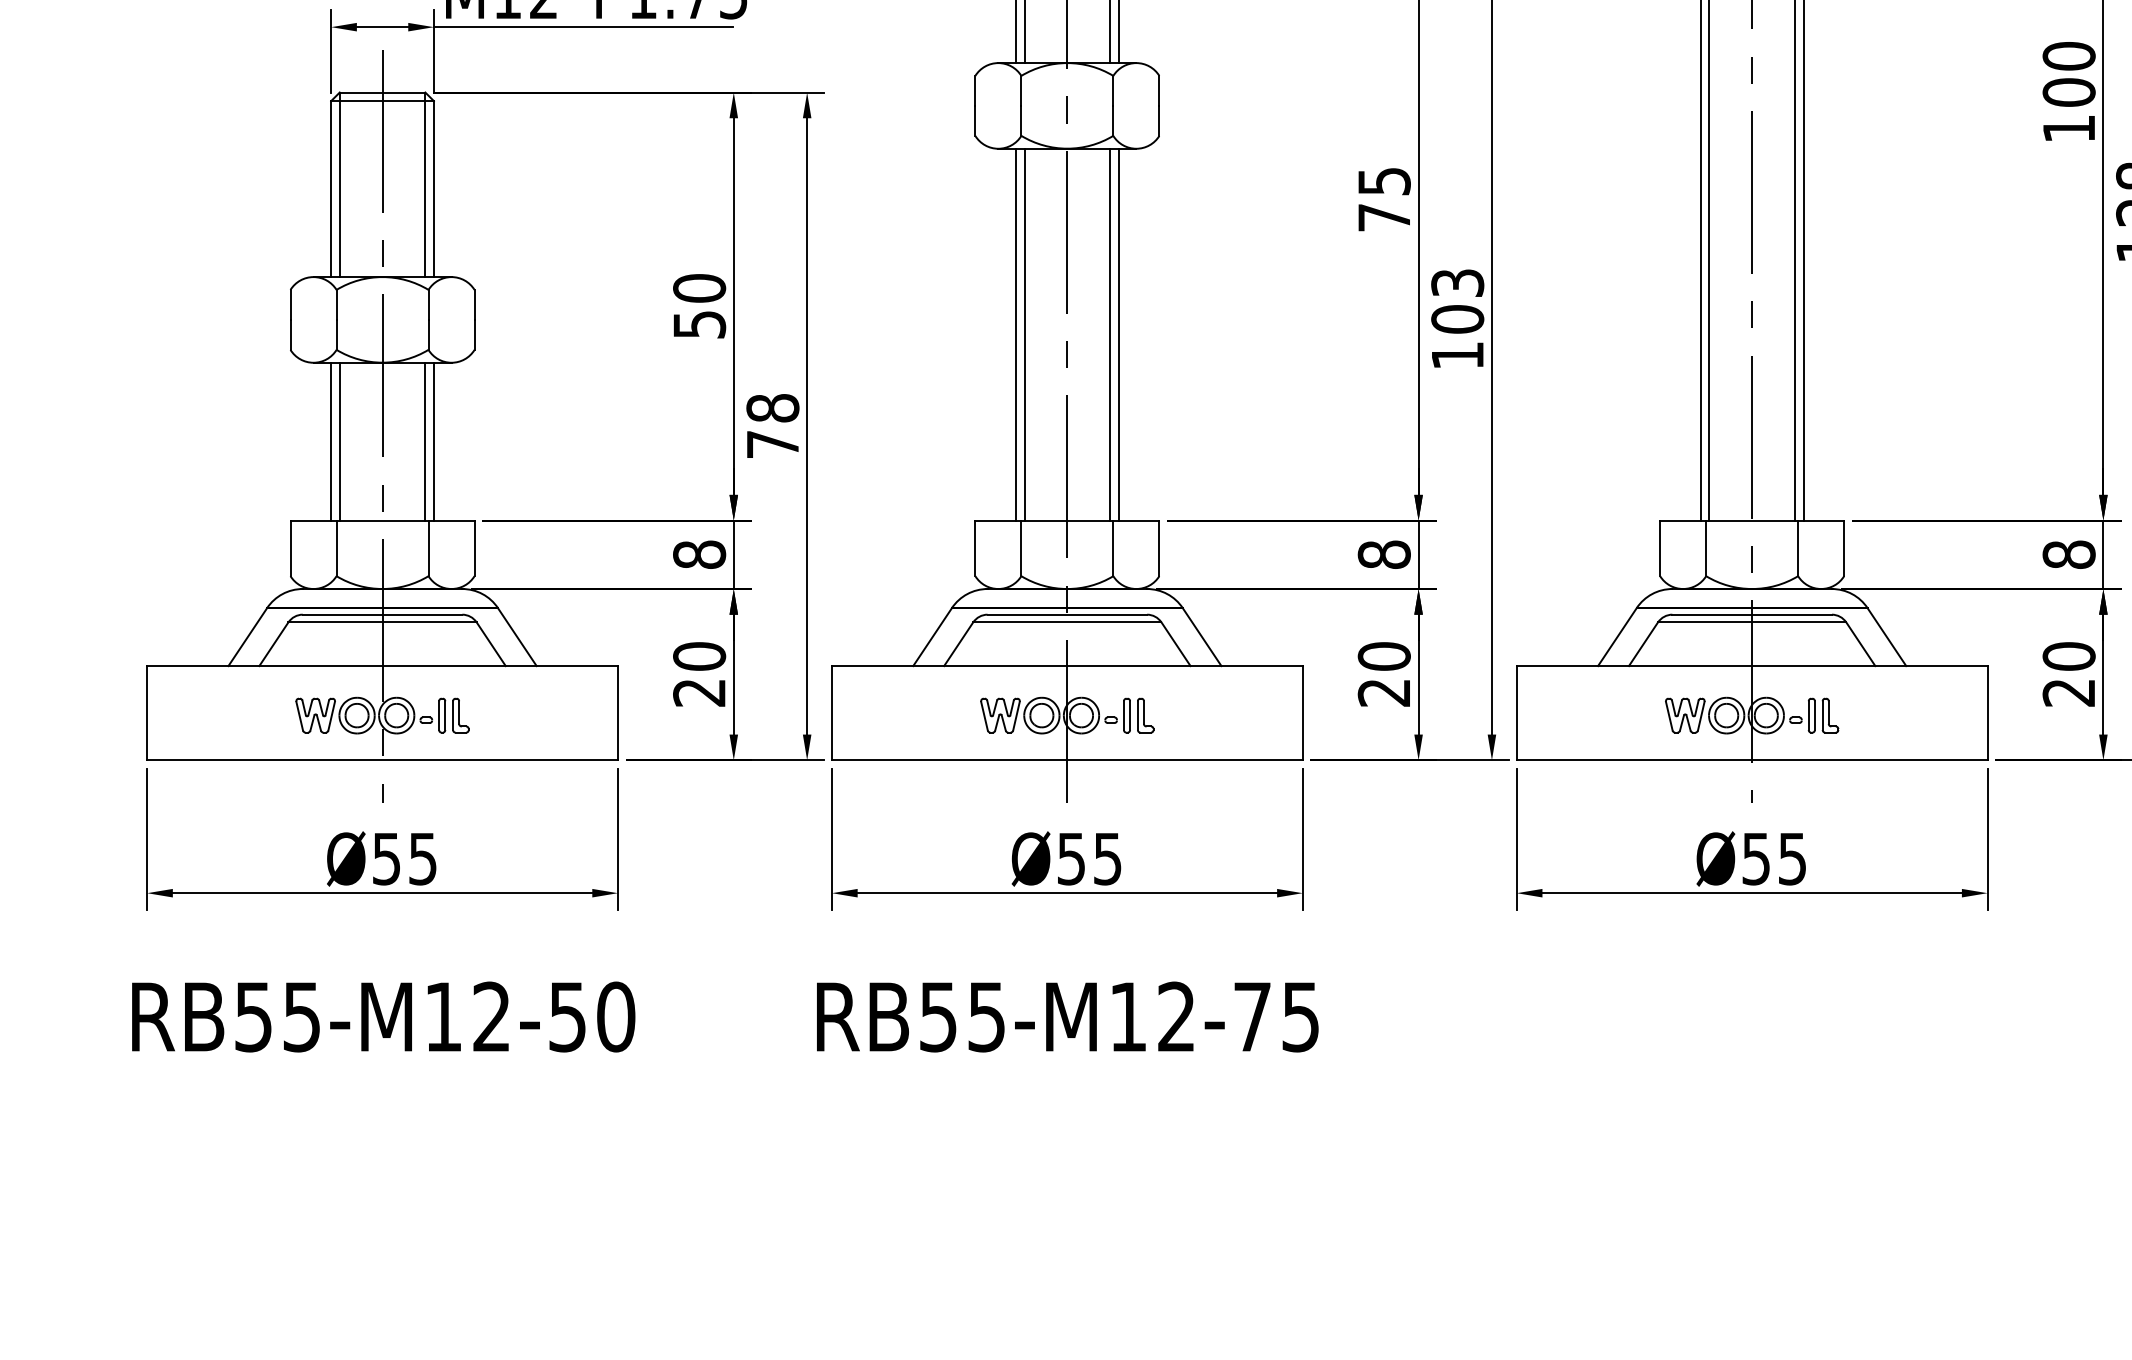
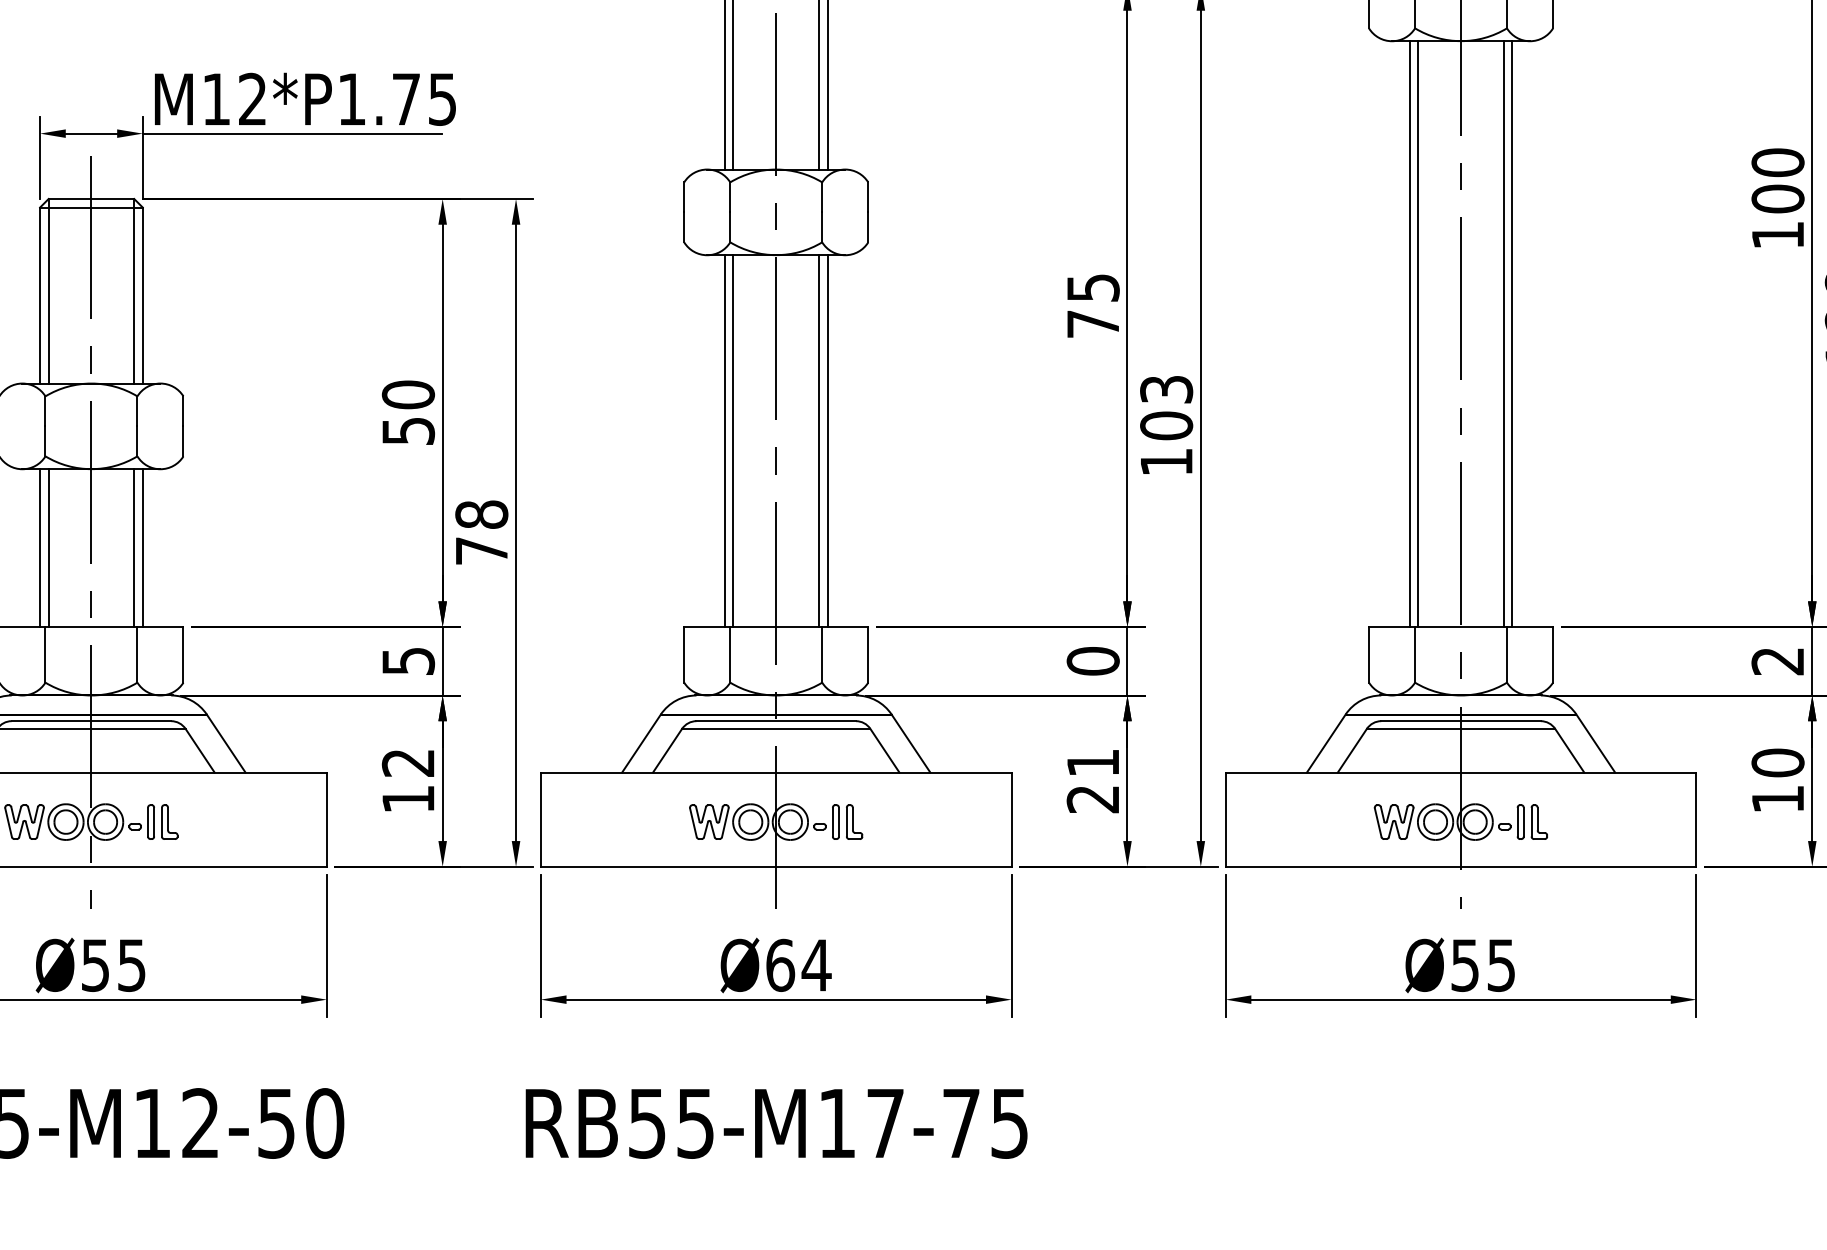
text: (699, 554) -> (408, 660), 8 -> 5
text: (1384, 554) -> (1093, 660), 8 -> 0
text: (2068, 554) -> (1777, 660), 8 -> 2
text: (1383, 656) -> (1092, 762), 20 -> 21
text: (699, 674) -> (408, 780), 20 -> 12
text: (2068, 692) -> (1777, 798), 20 -> 10
text: (1089, 858) -> (798, 964), Ø55 -> Ø64
text: (1176, 1016) -> (885, 1122), RB55-M12-75 -> RB55-M17-75

